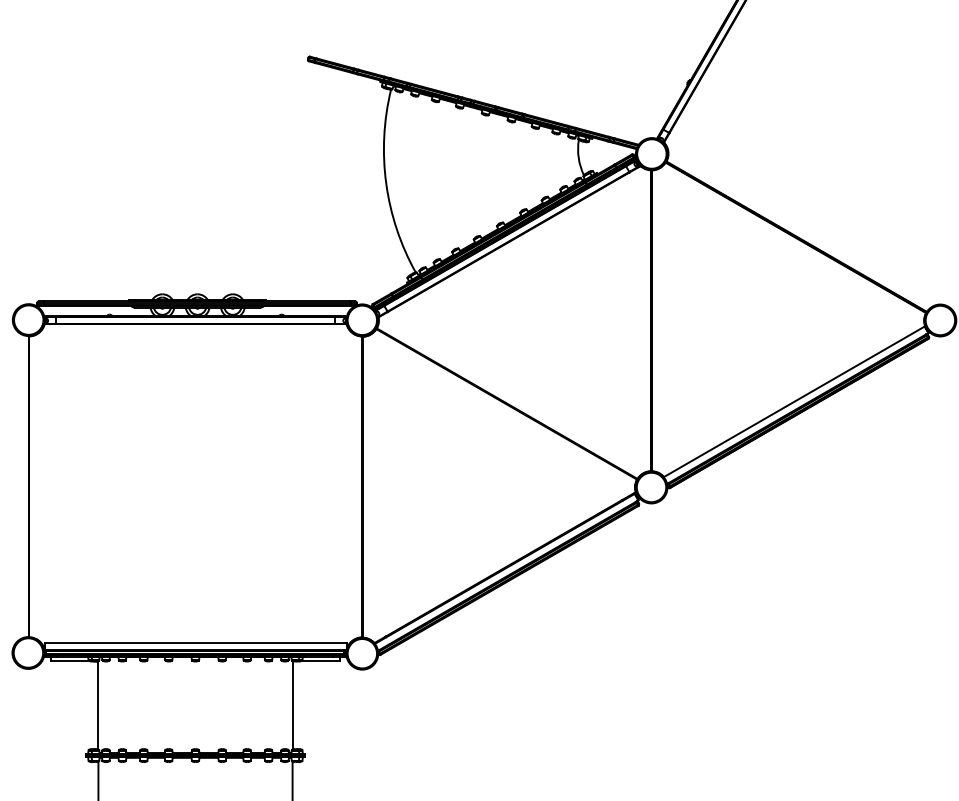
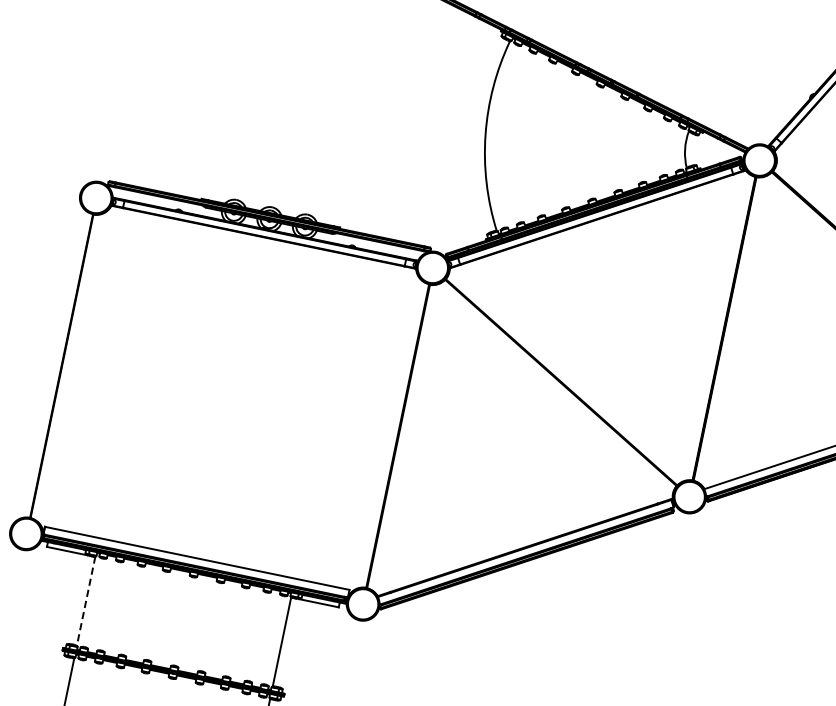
line: (98, 705) -> (86, 601), solid -> dashed

